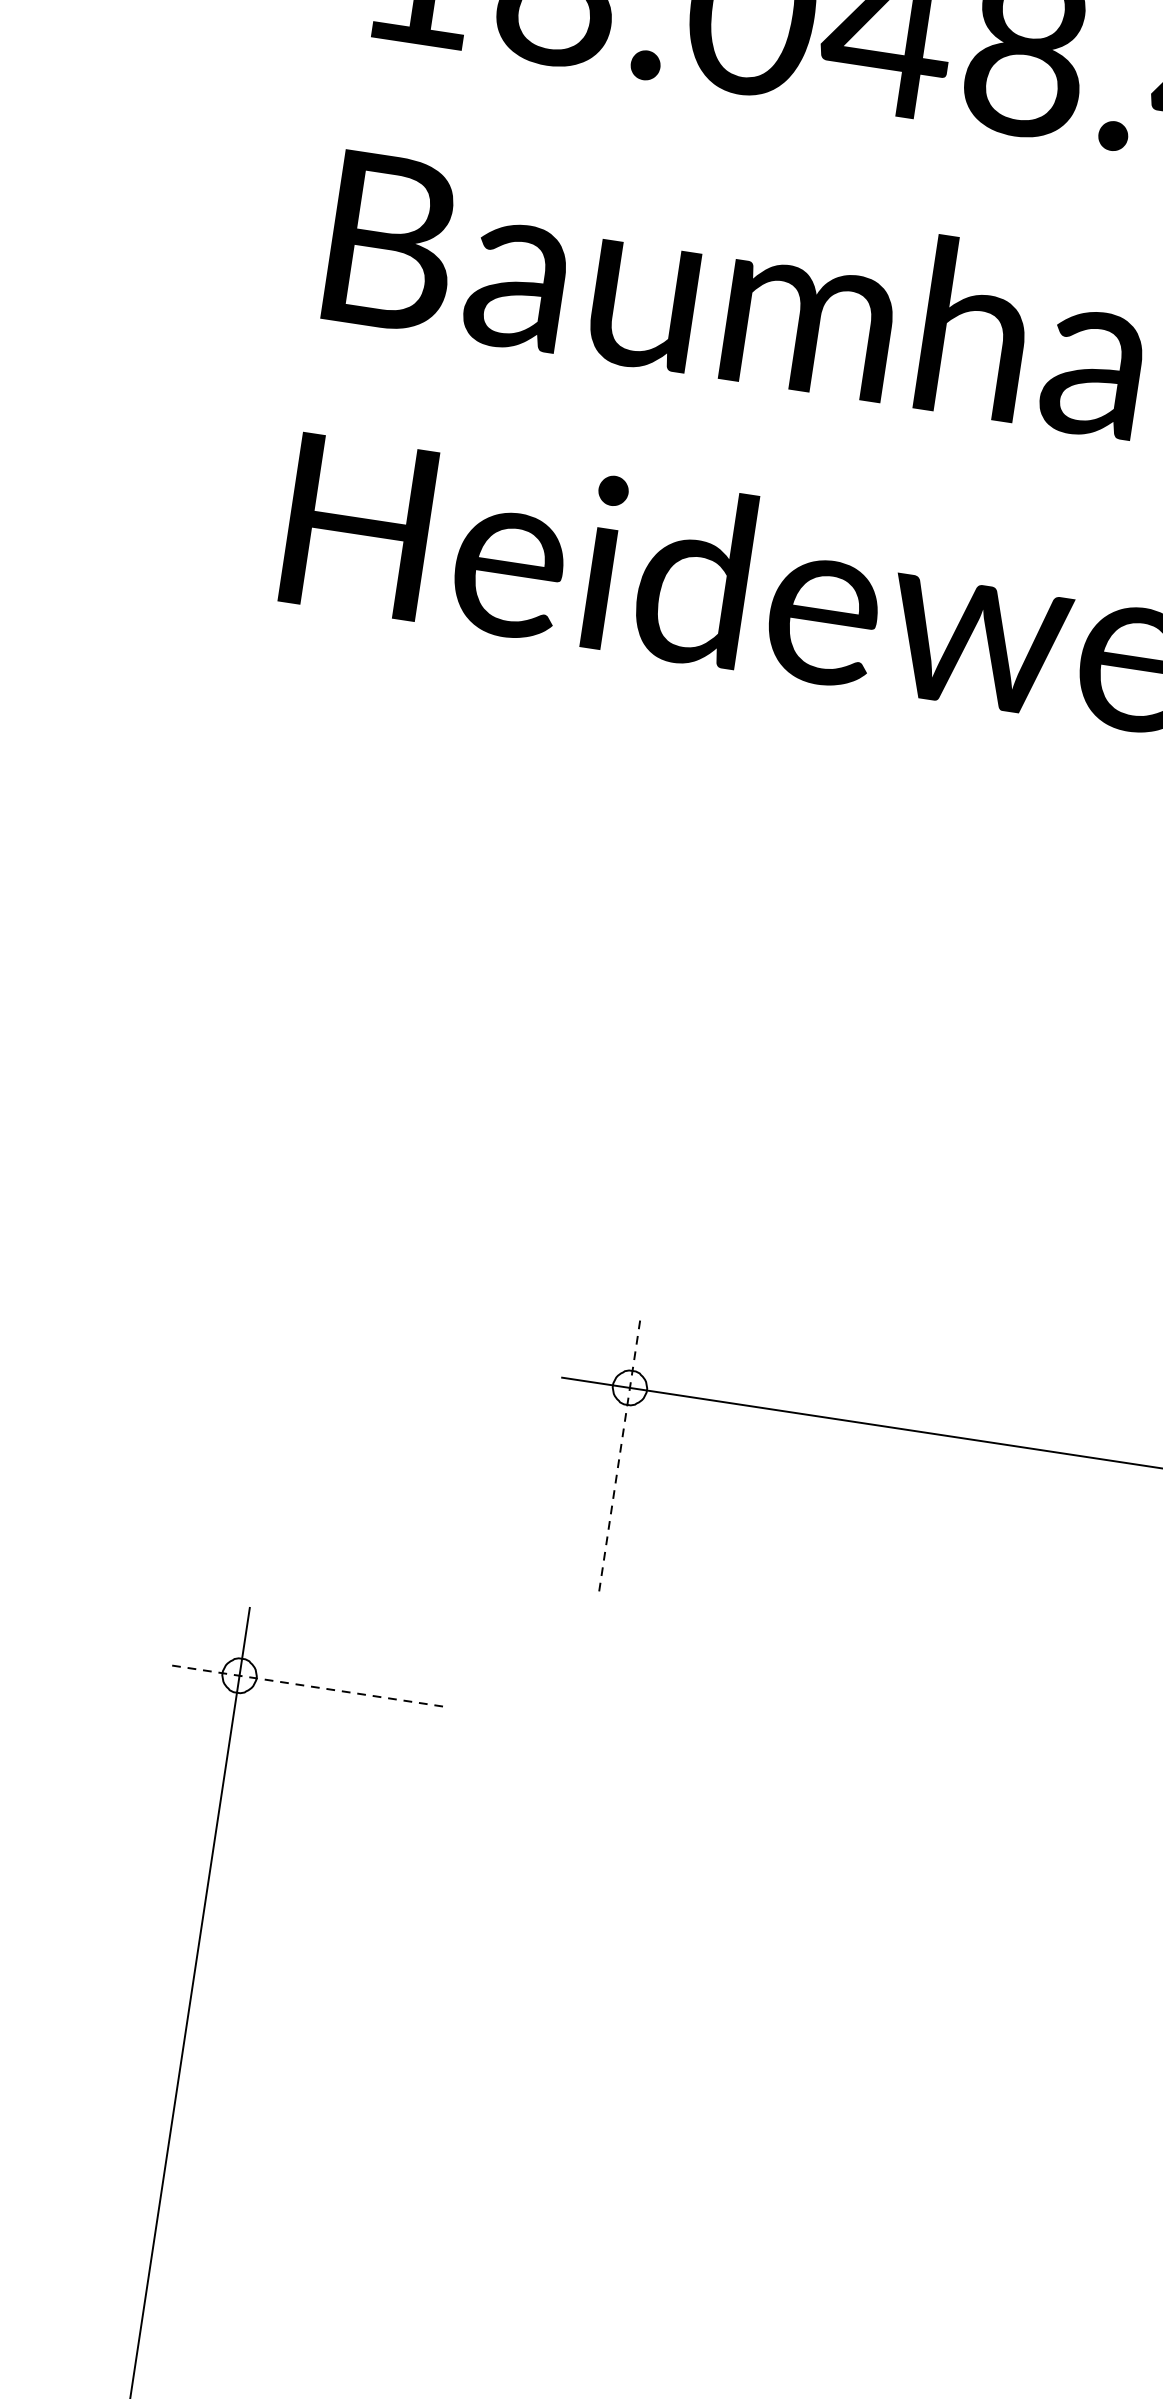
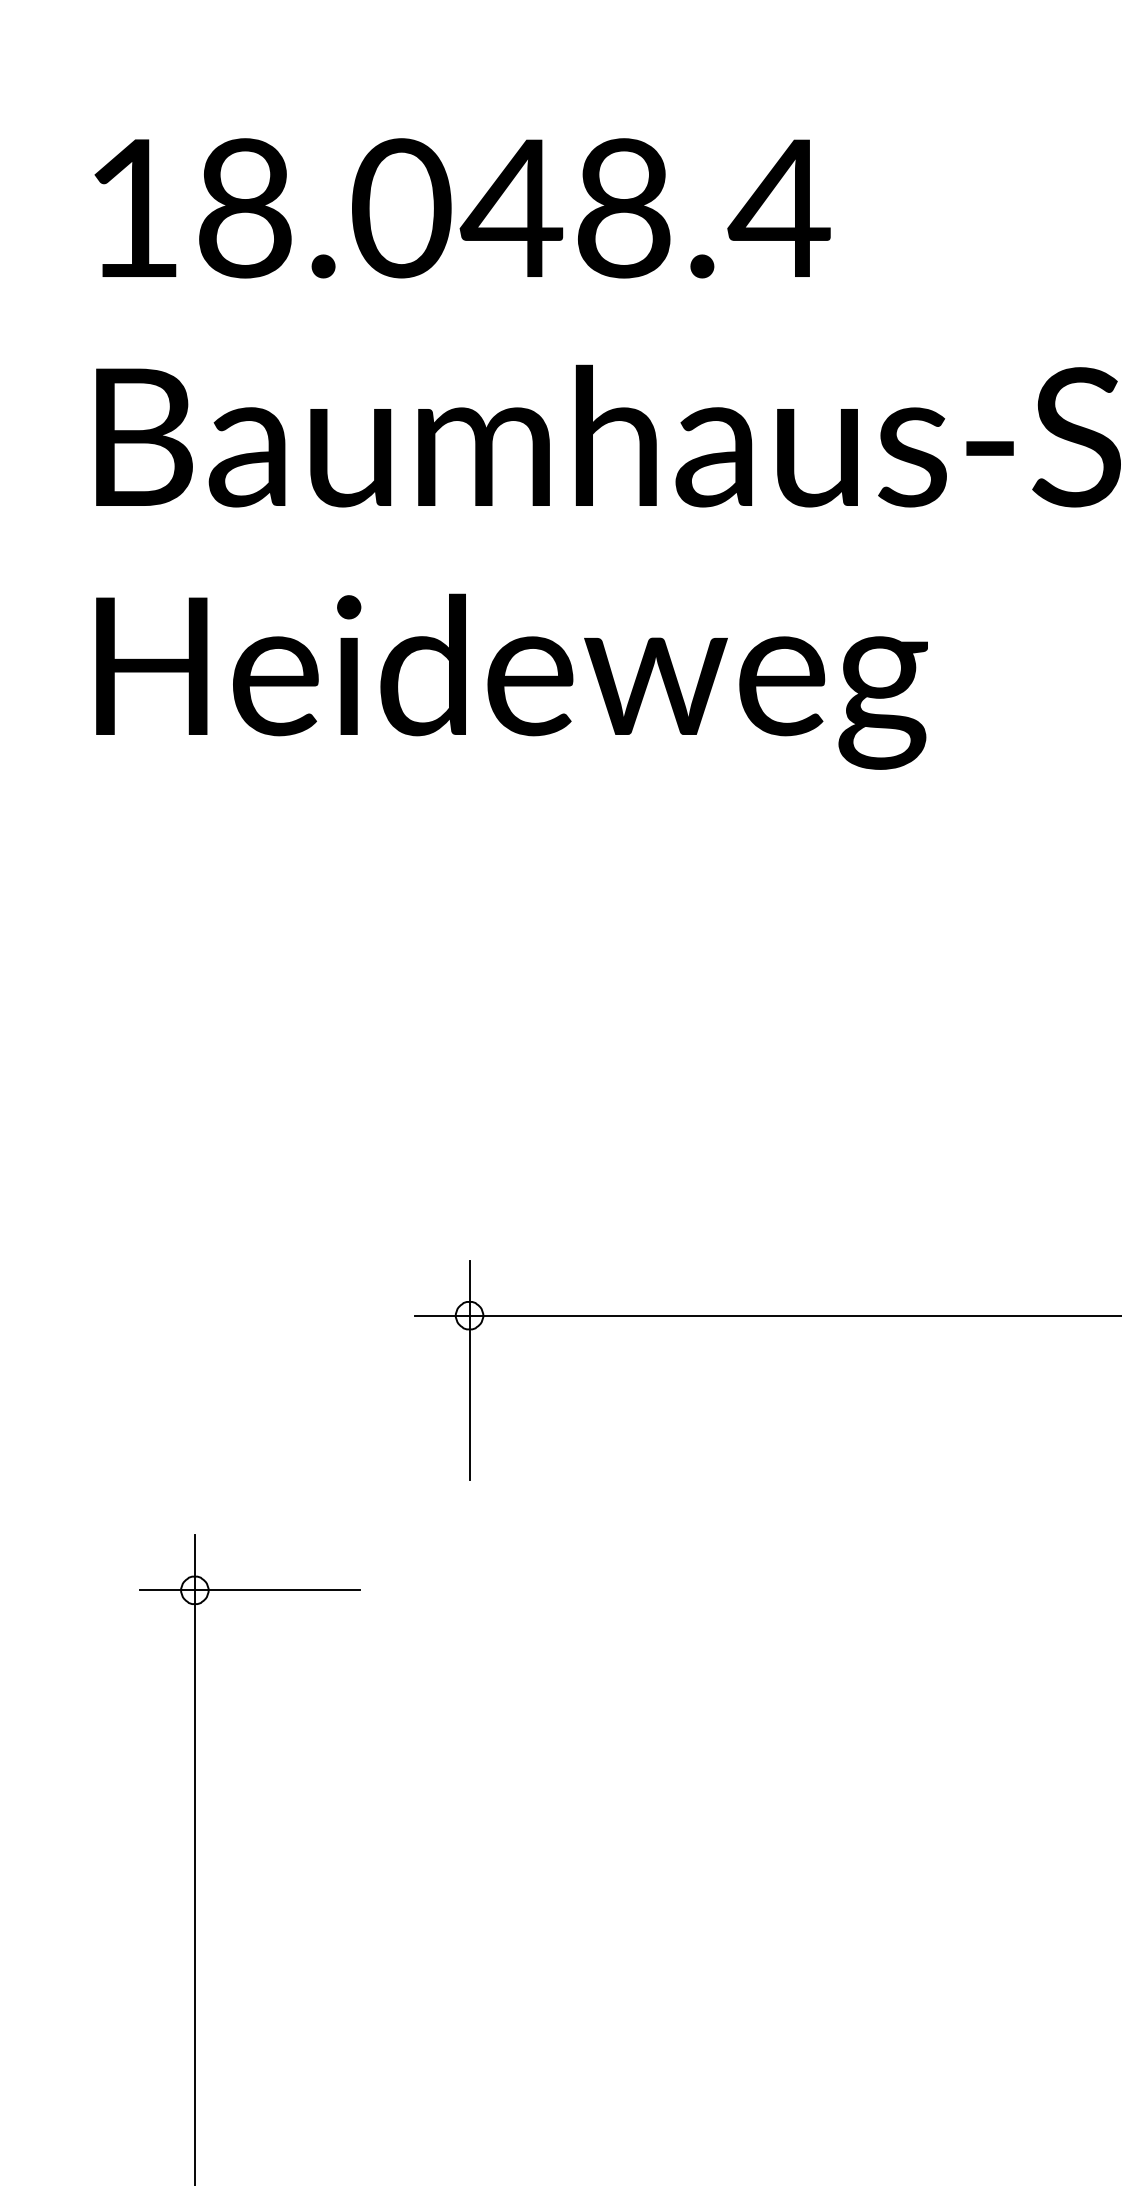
line: (619, 1455) -> (469, 1370), dashed -> solid
line: (306, 1686) -> (249, 1590), dashed -> solid

